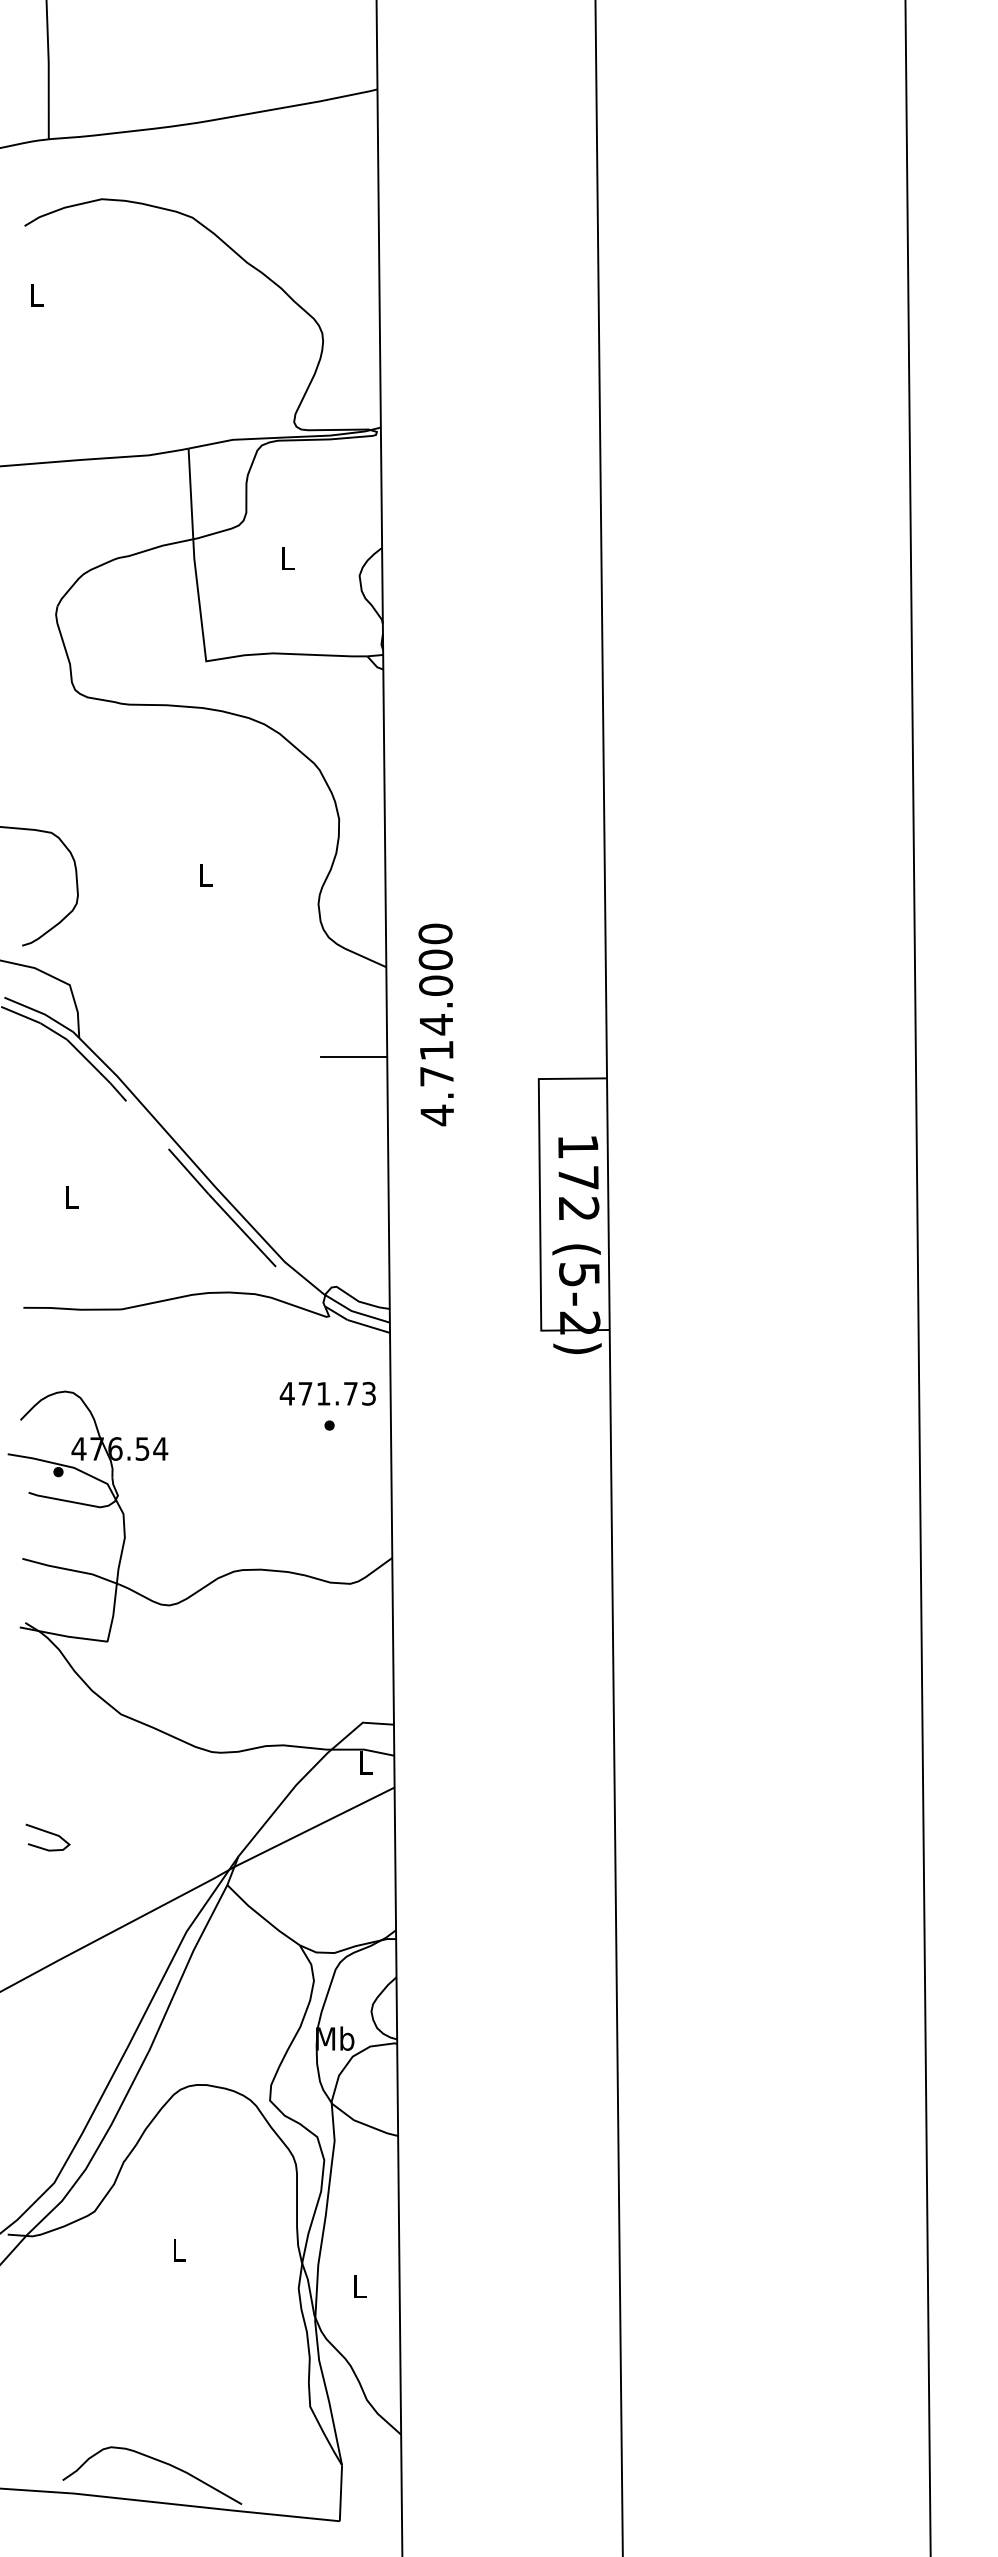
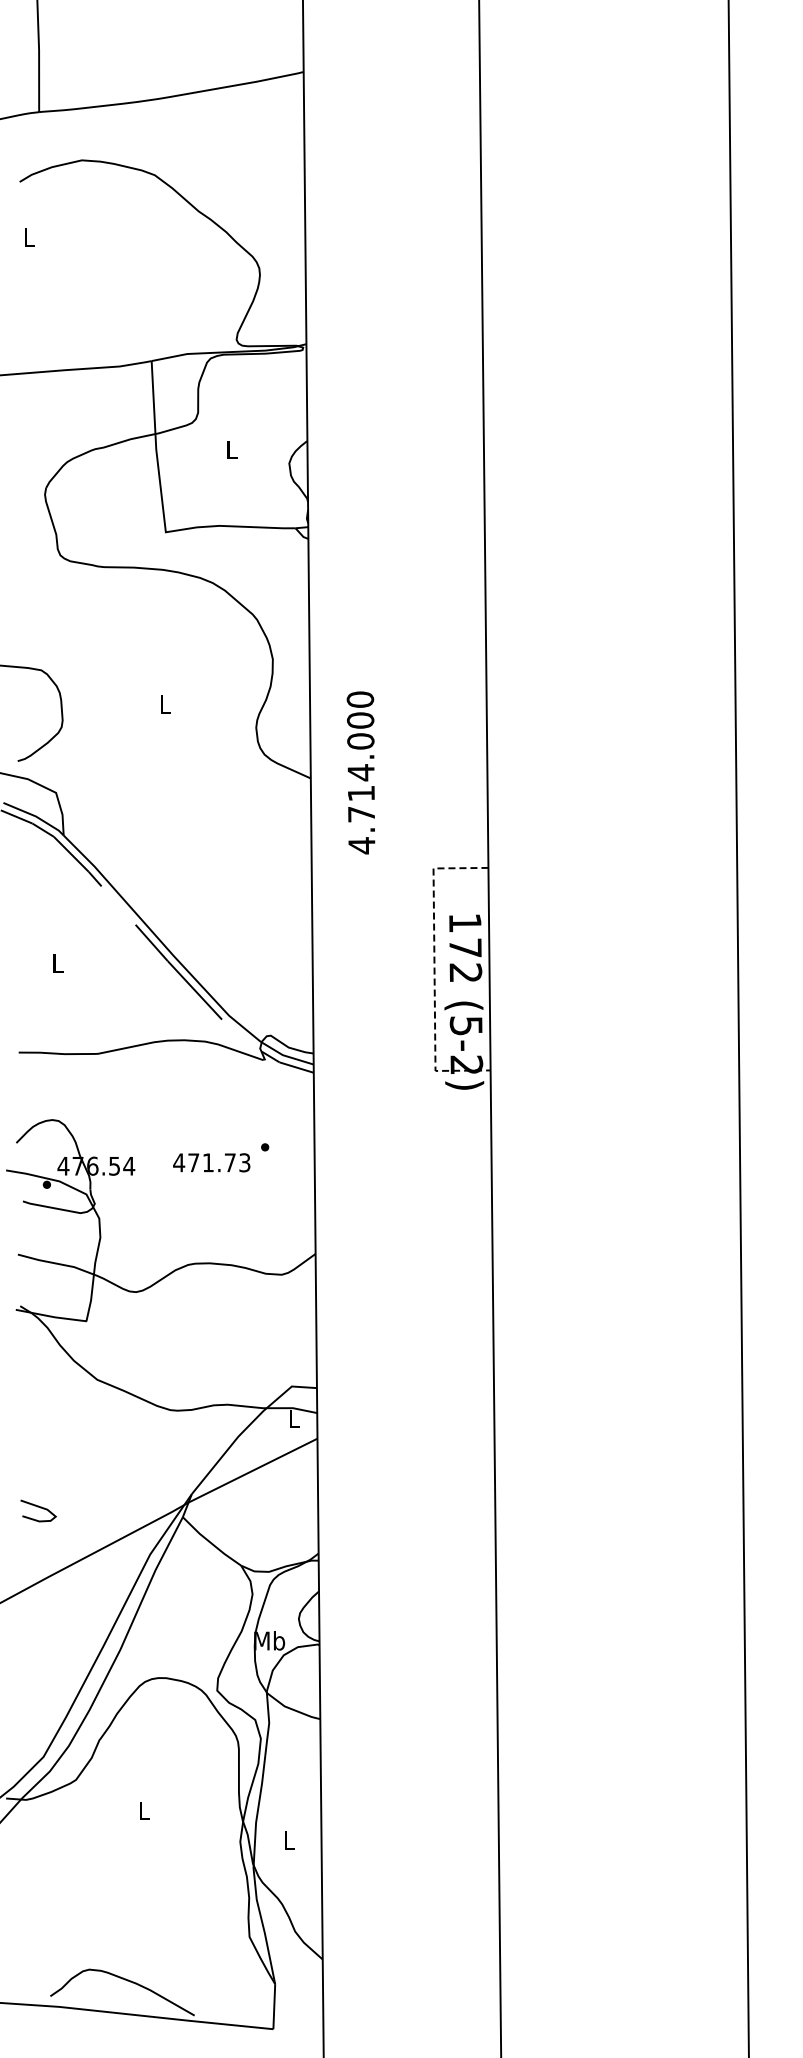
text: (435, 1024) -> (360, 772), moved
line: (353, 1056) -> (284, 850), removed
line: (540, 1205) -> (434, 970), solid -> dashed
text: (327, 1393) -> (211, 1162), moved
curve: (50, 1834) -> (40, 1508), moved

